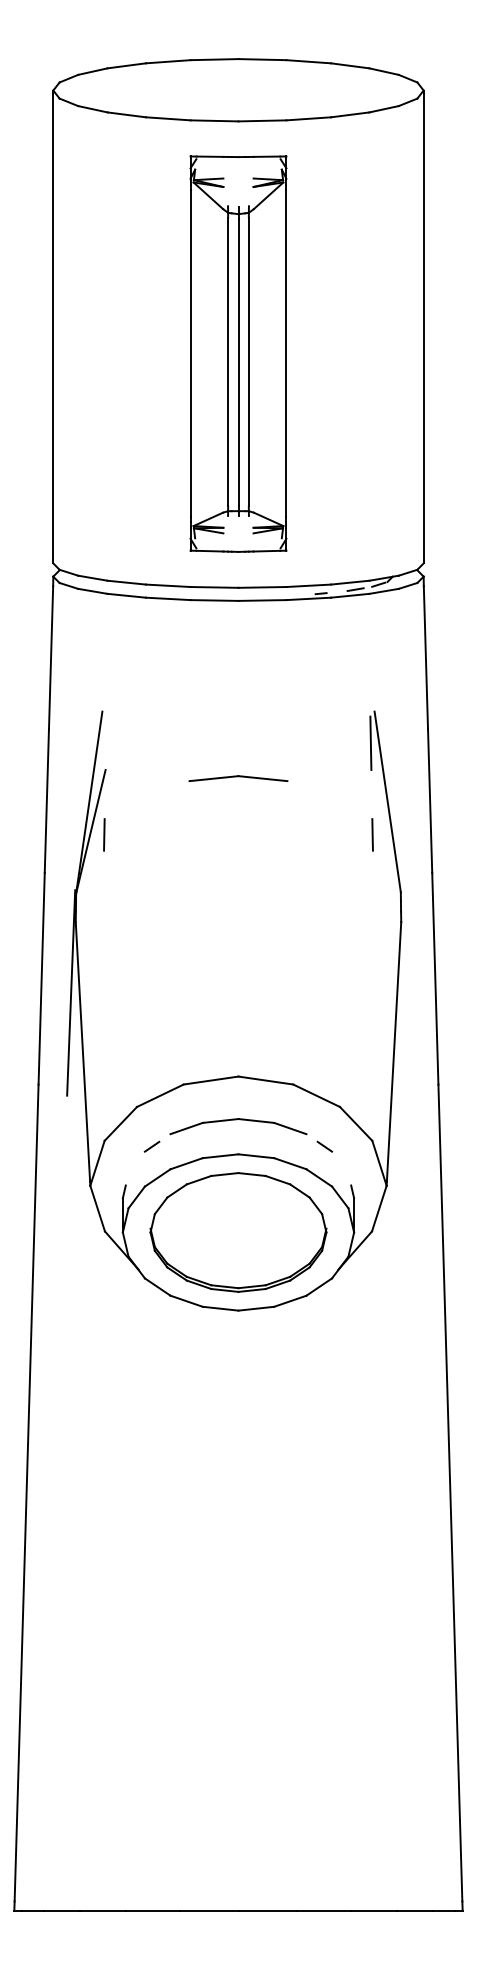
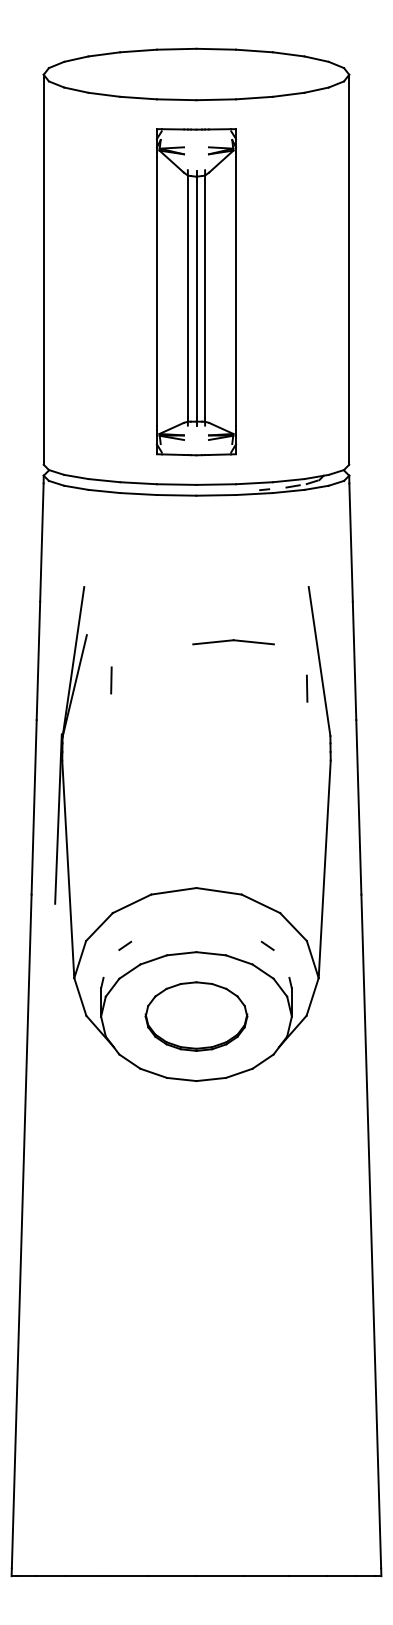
line: (370, 742) -> (305, 612), removed
part: (238, 778) -> (233, 642), moved
line: (104, 834) -> (111, 680), moved
part: (236, 1120) -> (194, 924), removed
part: (238, 1232) -> (196, 1016), size x0.7

